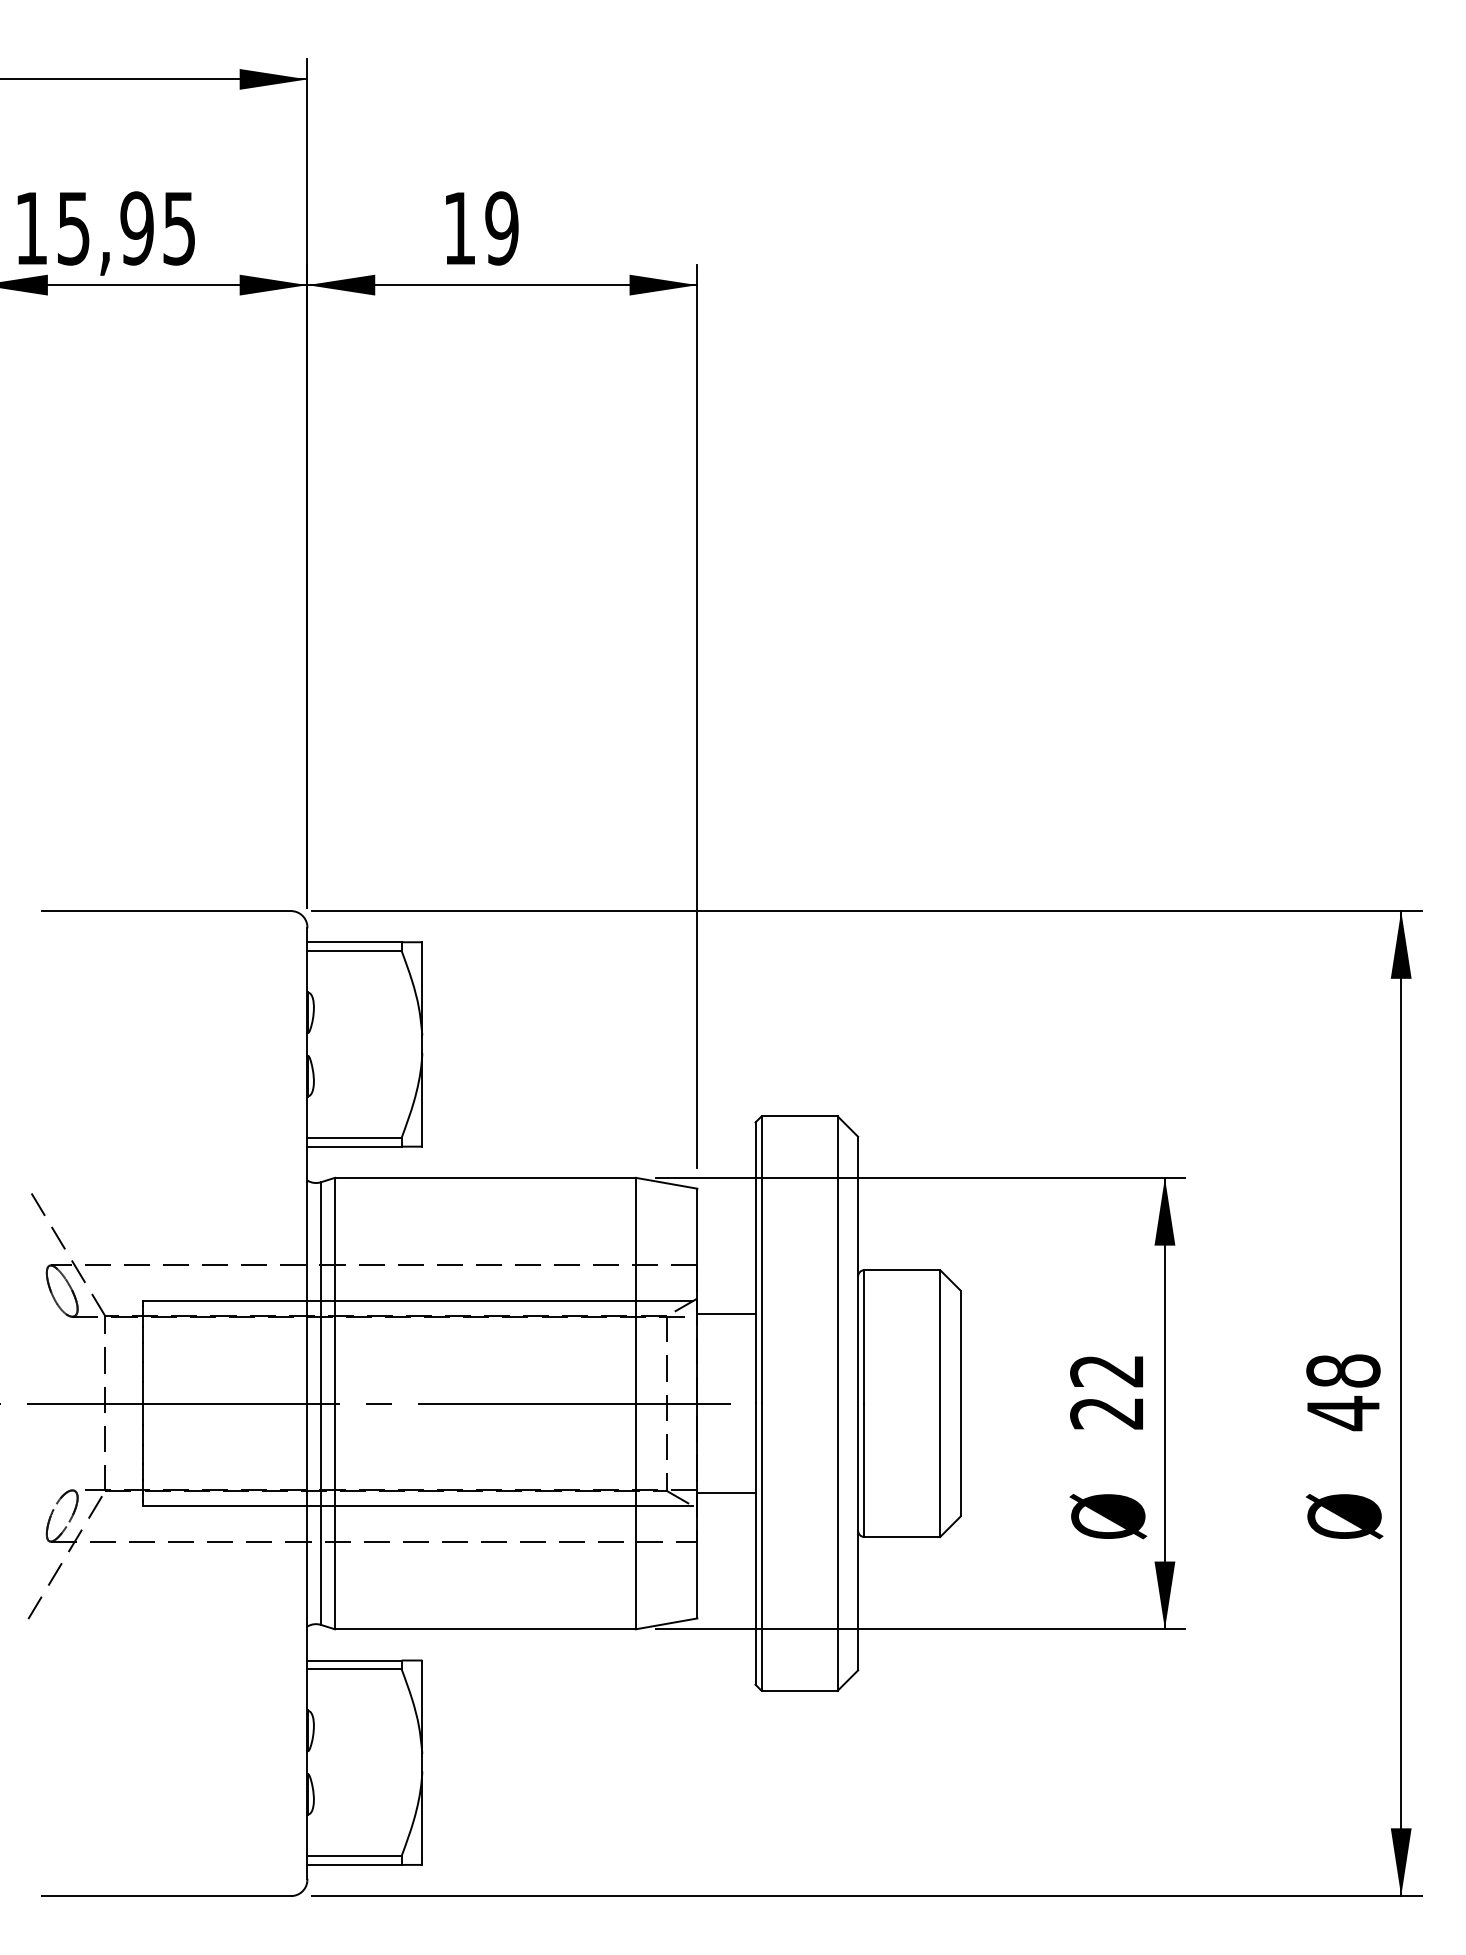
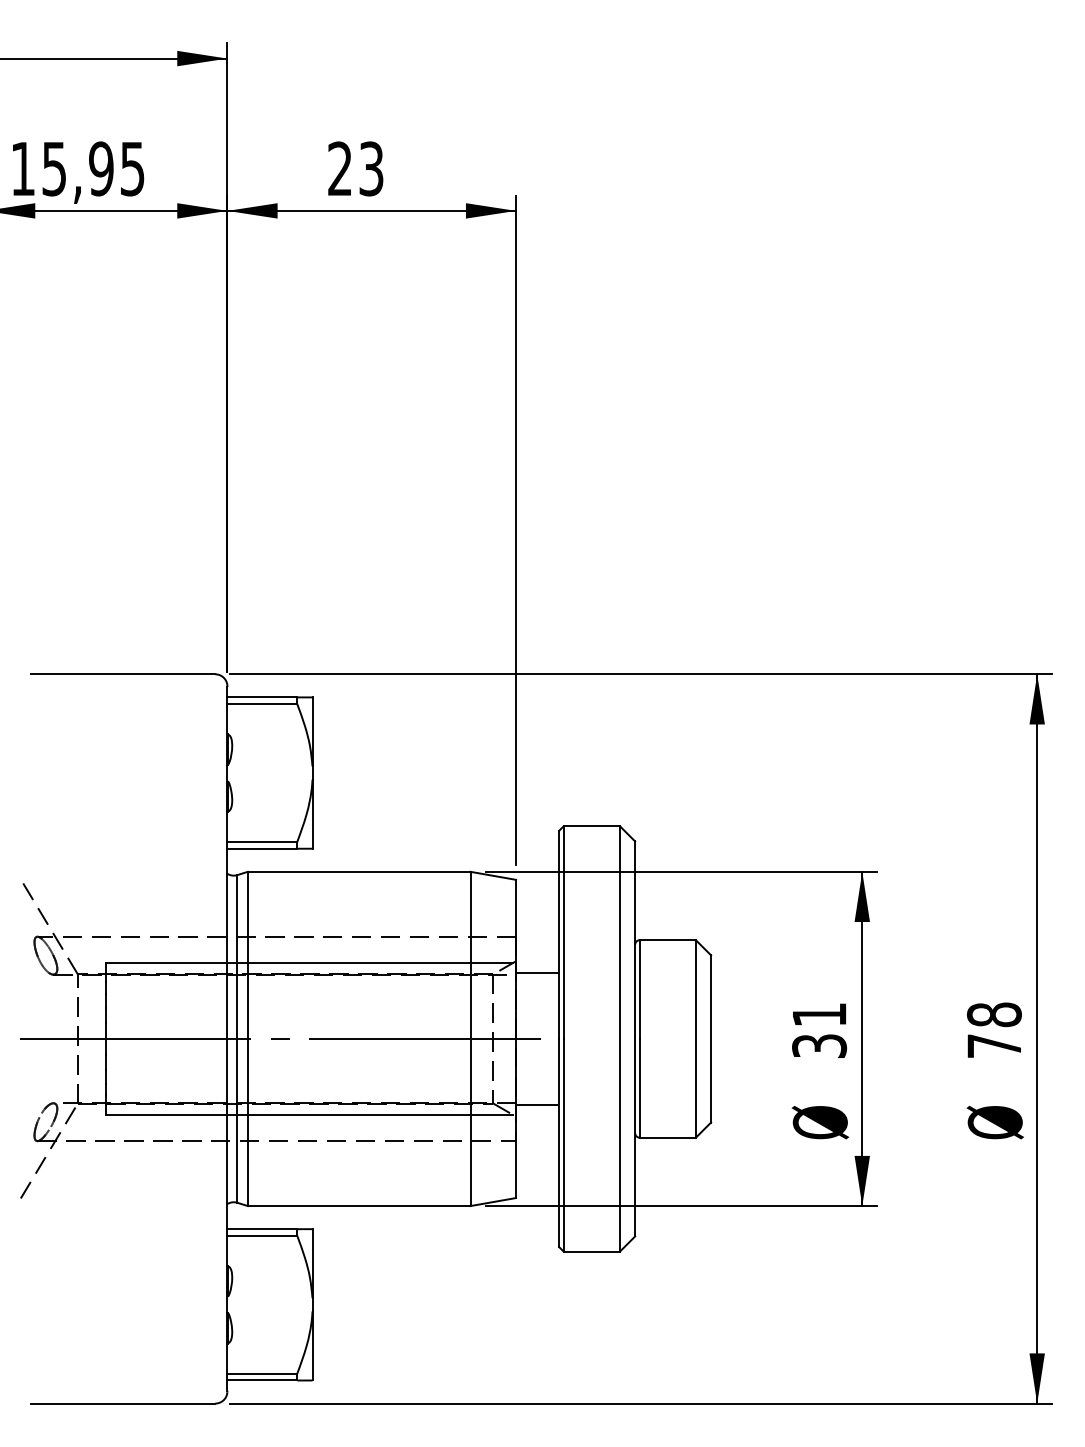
text: (480, 227) -> (355, 168), 19 -> 23
text: (1107, 1392) -> (819, 1030), 22 -> 31
text: (1342, 1413) -> (993, 1046), 48 -> 78

